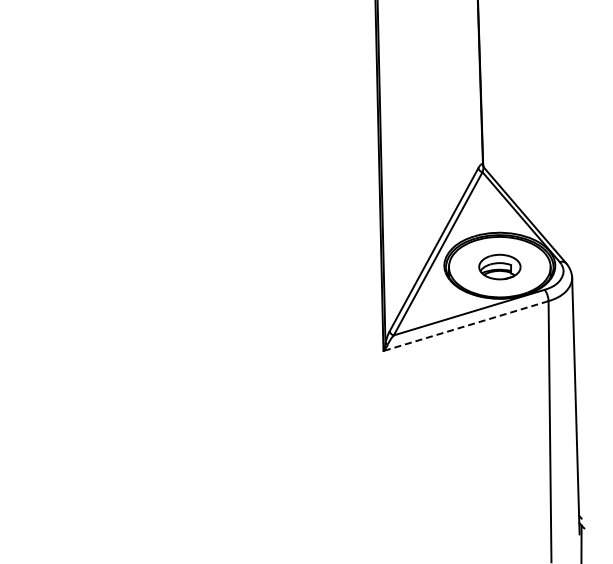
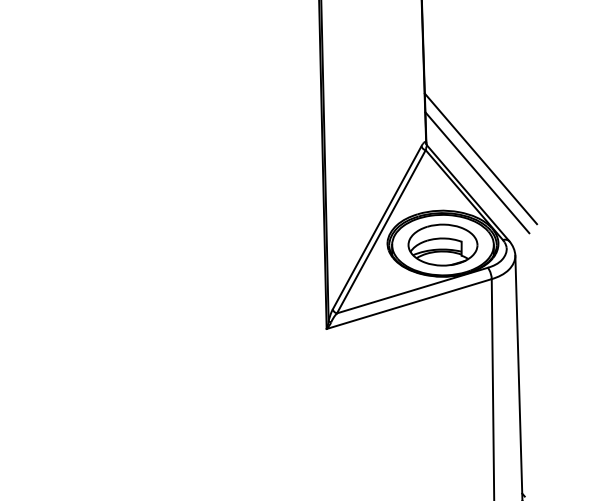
line: (537, 180) -> (480, 158), added
line: (534, 194) -> (477, 172), added
part: (499, 266) -> (442, 244), size x1.67
line: (465, 326) -> (408, 304), dashed -> solid

